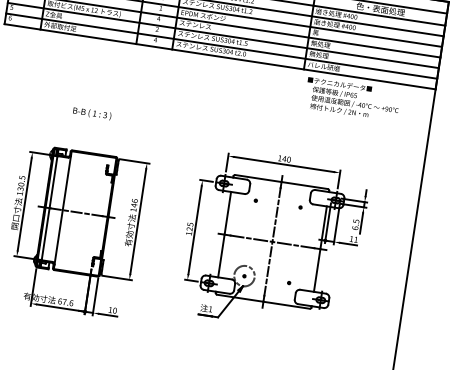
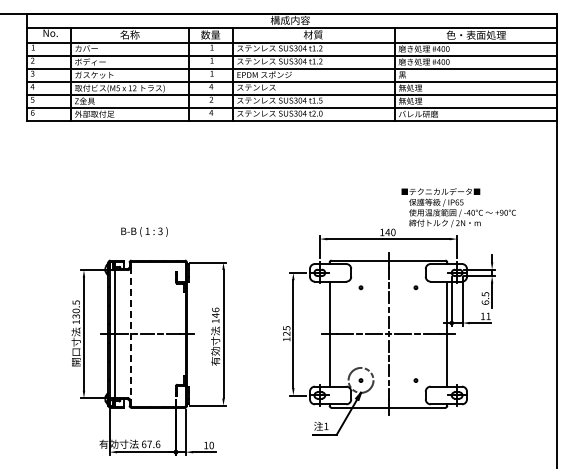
text: (352, 99) -> (458, 207), moved
text: (92, 113) -> (144, 231), moved
line: (62, 210) -> (130, 334), solid -> dashed

